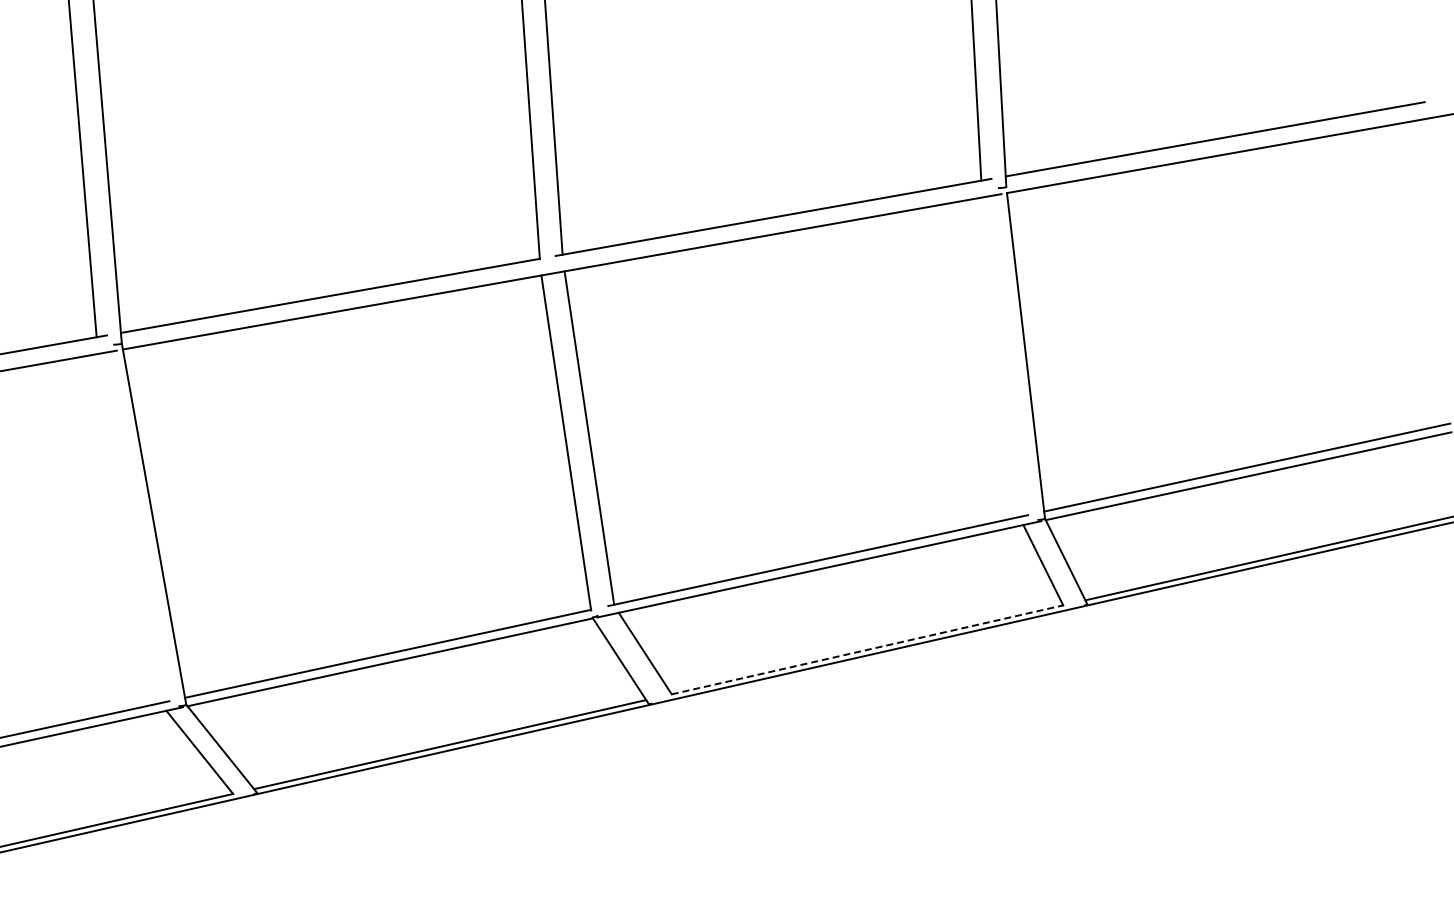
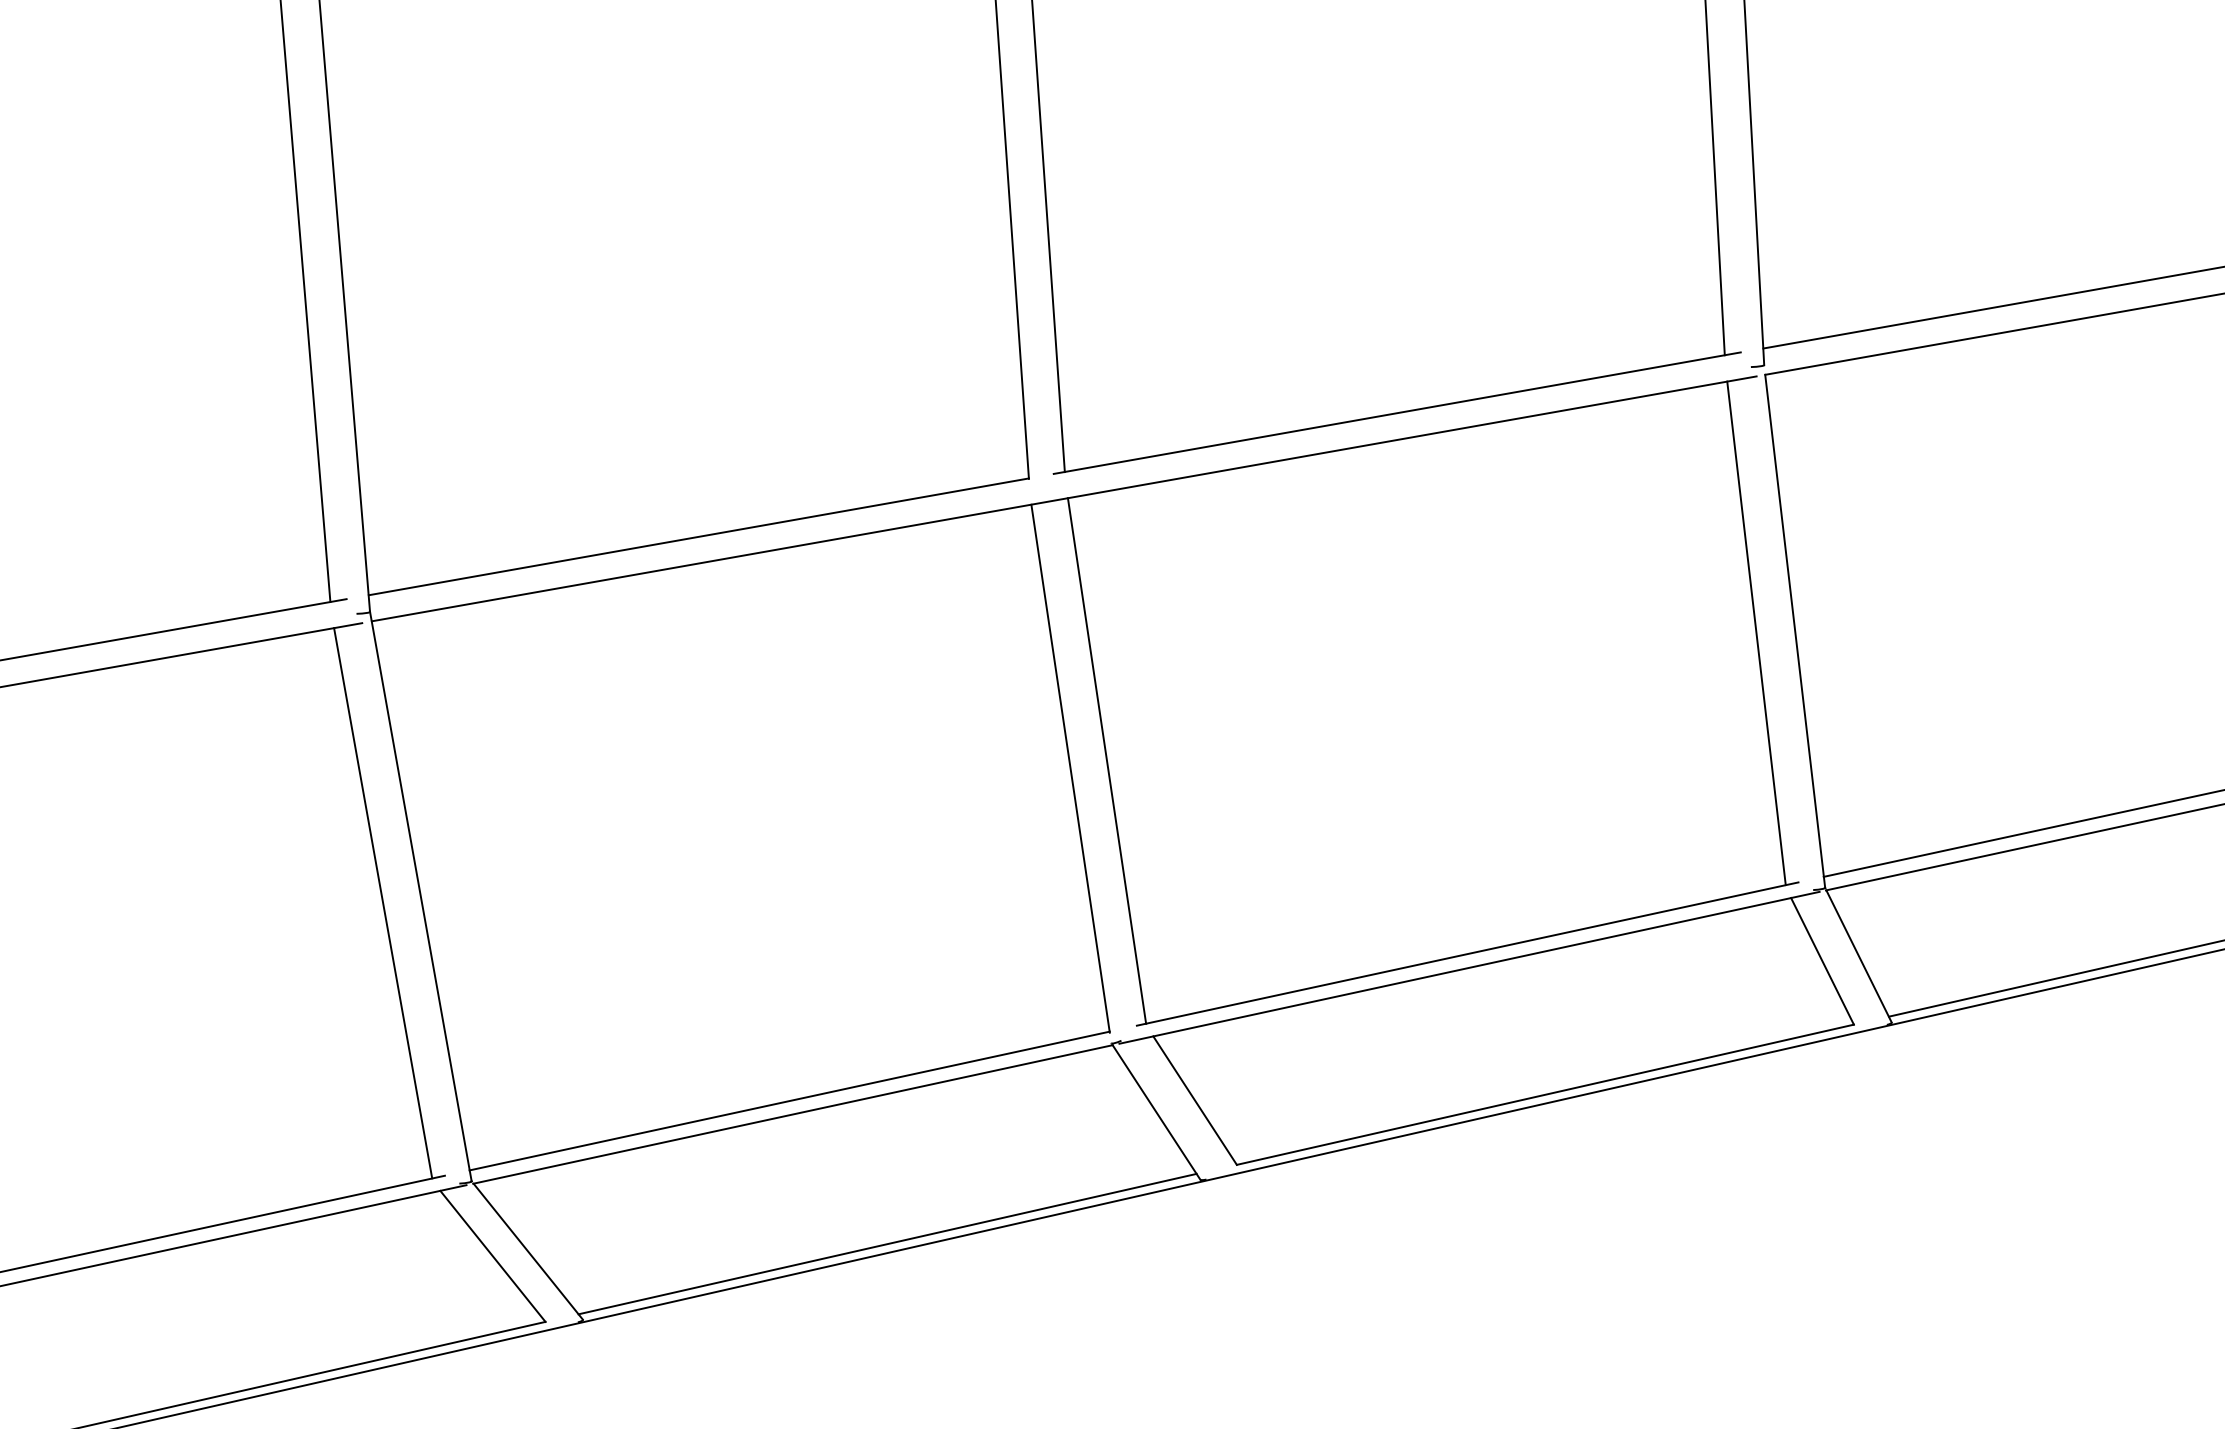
line: (1001, 356) -> (1756, 632), added
line: (130, 527) -> (383, 901), added
line: (867, 649) -> (1545, 1094), dashed -> solid

